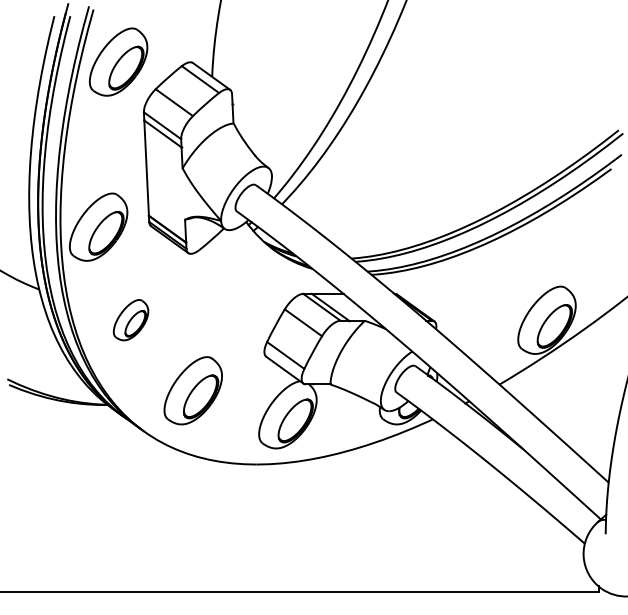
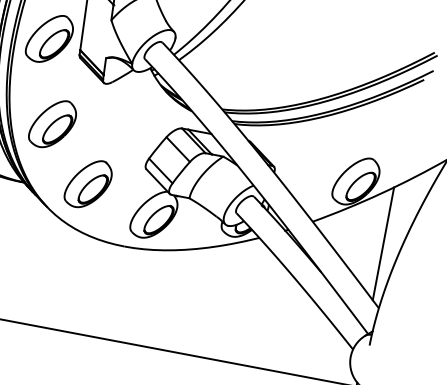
part: (98, 226) -> (49, 38), moved
part: (130, 319) -> (52, 123), size x1.67
line: (598, 395) -> (383, 243), added

